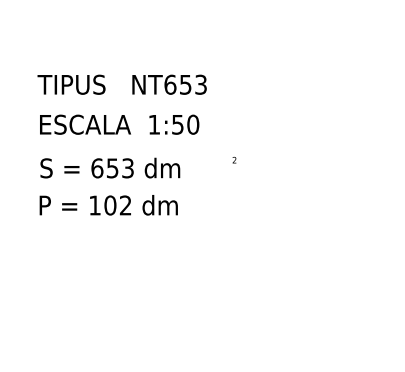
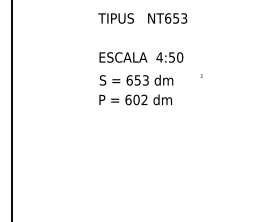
text: (121, 84) -> (142, 18), moved
text: (154, 124) -> (159, 57), 1:50 -> 4:50
text: (95, 204) -> (128, 99), 102 -> 602

